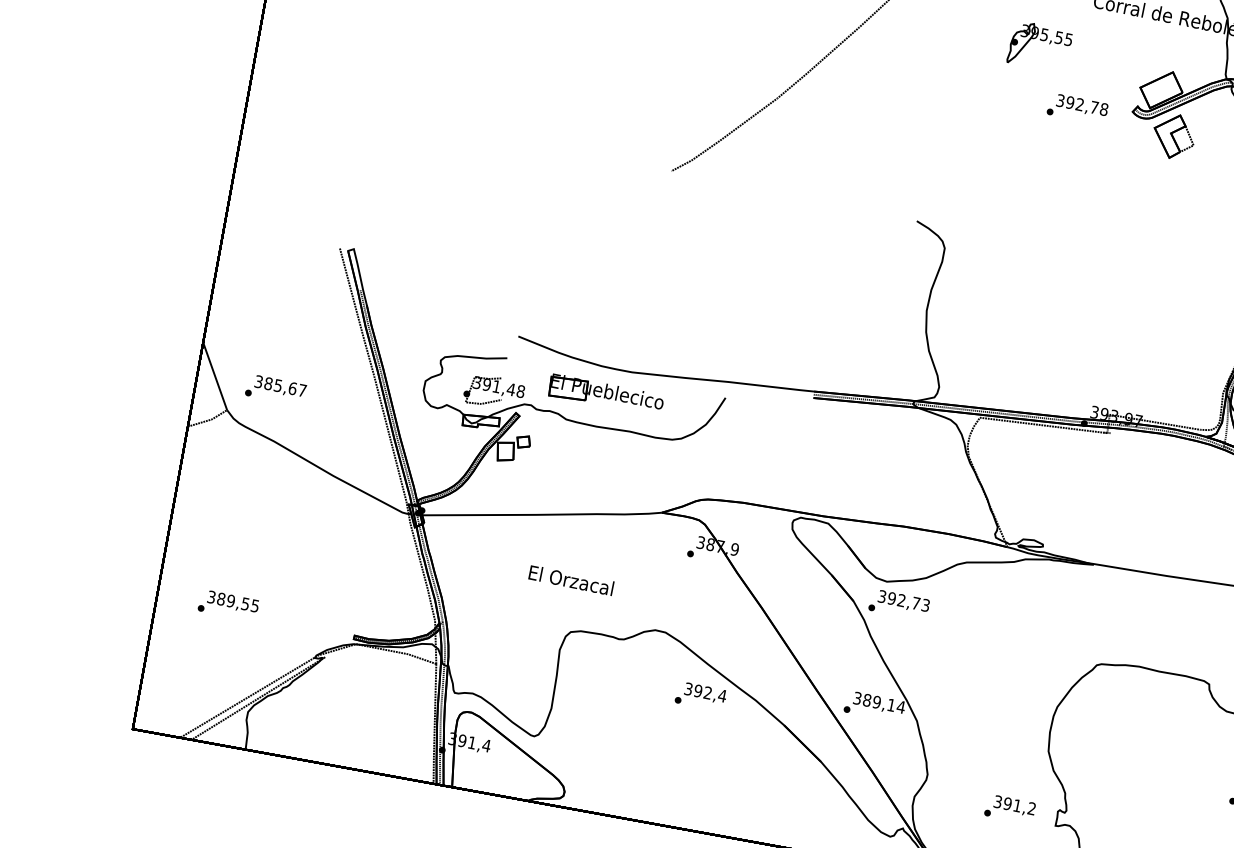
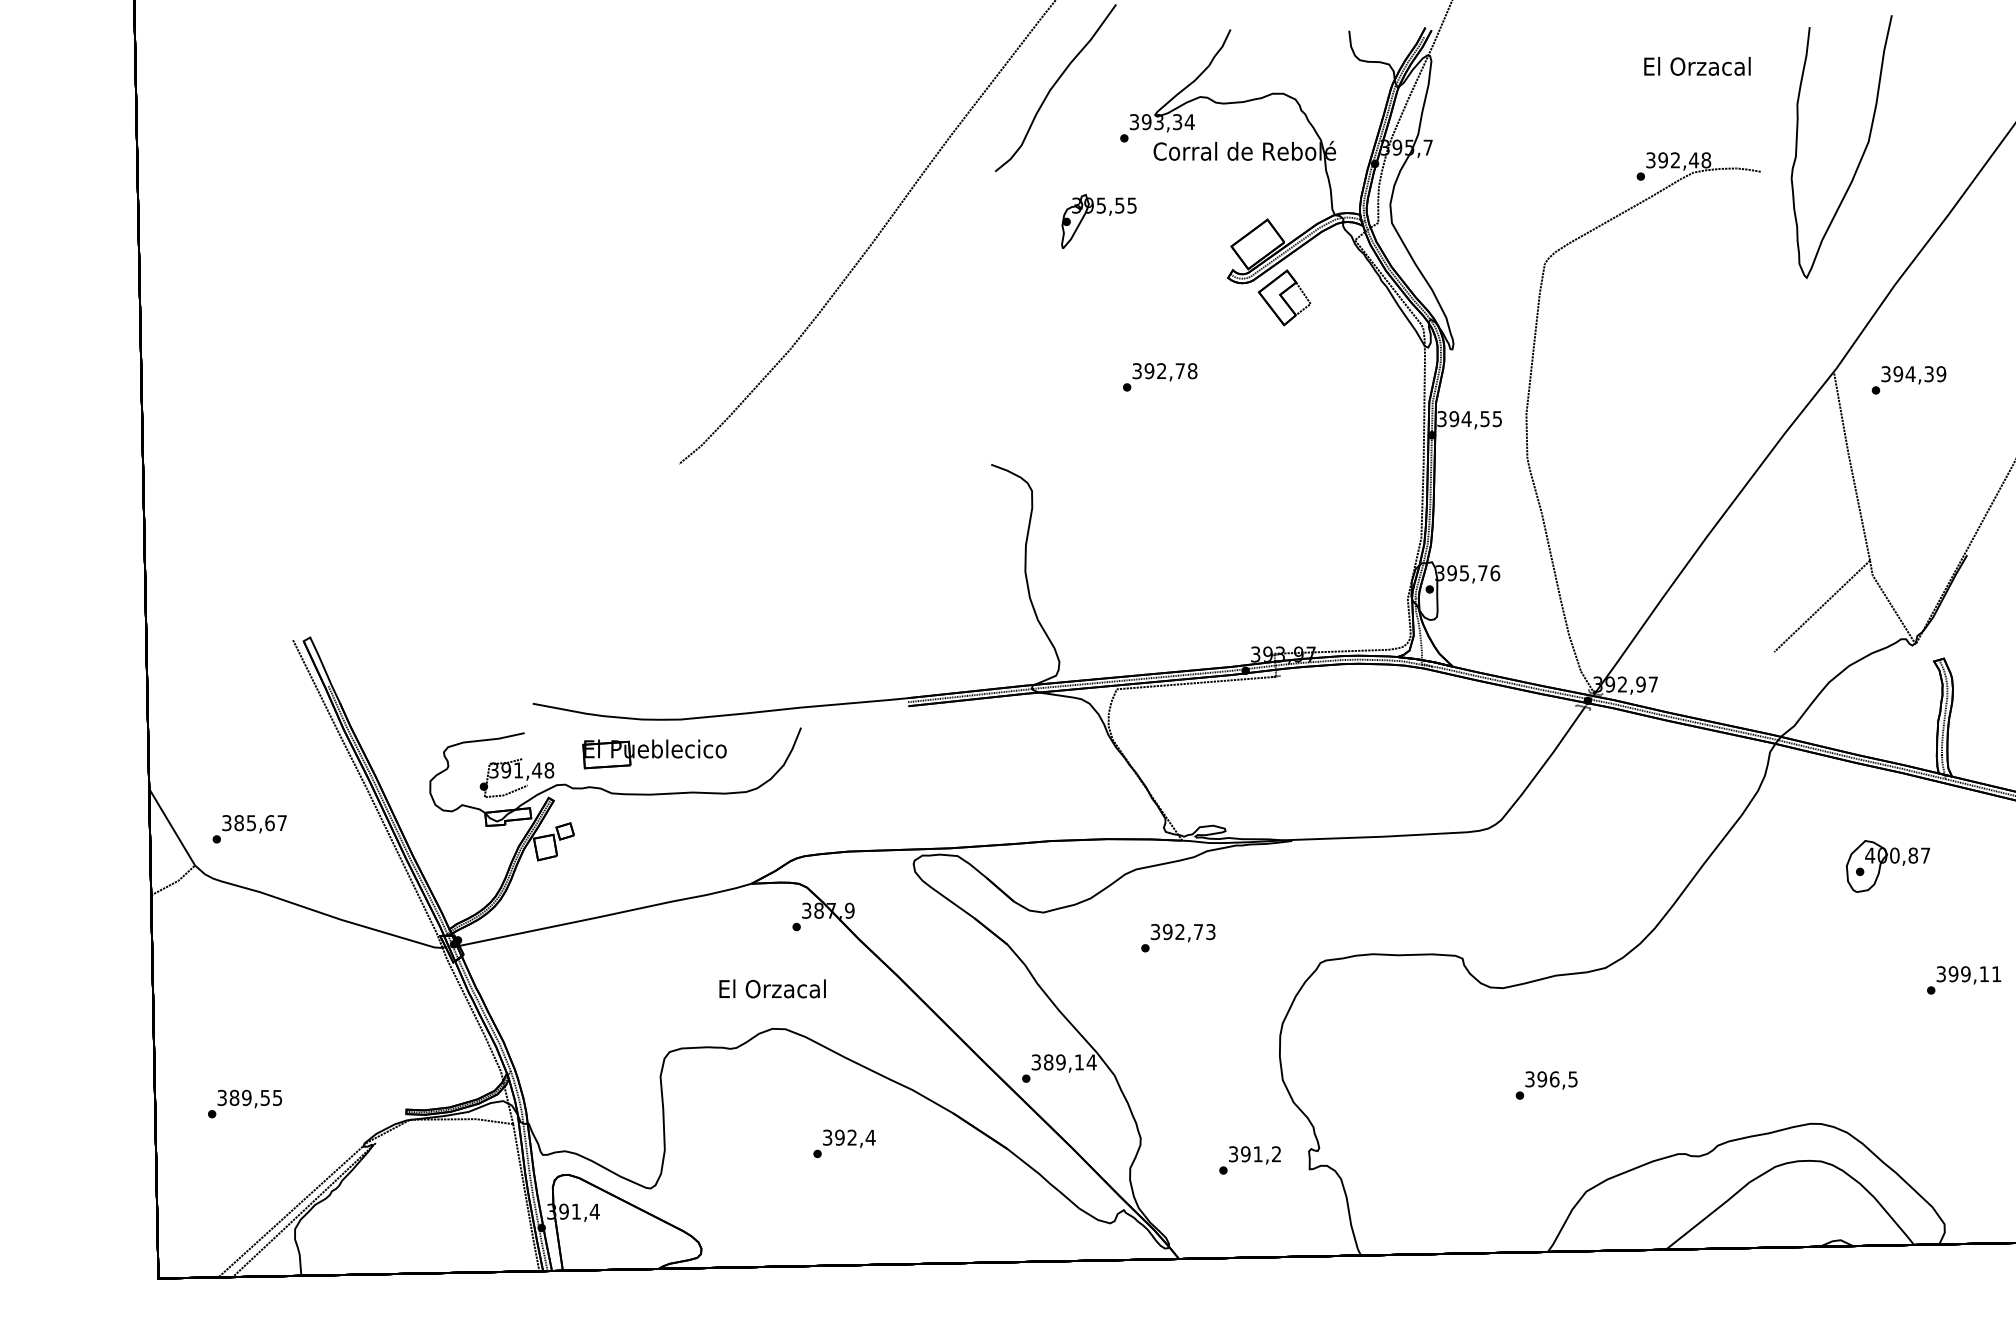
text: (1077, 109) -> (1160, 377), moved
text: (571, 580) -> (772, 988), moved
text: (899, 605) -> (1178, 938), moved
text: (700, 696) -> (844, 1143), moved

